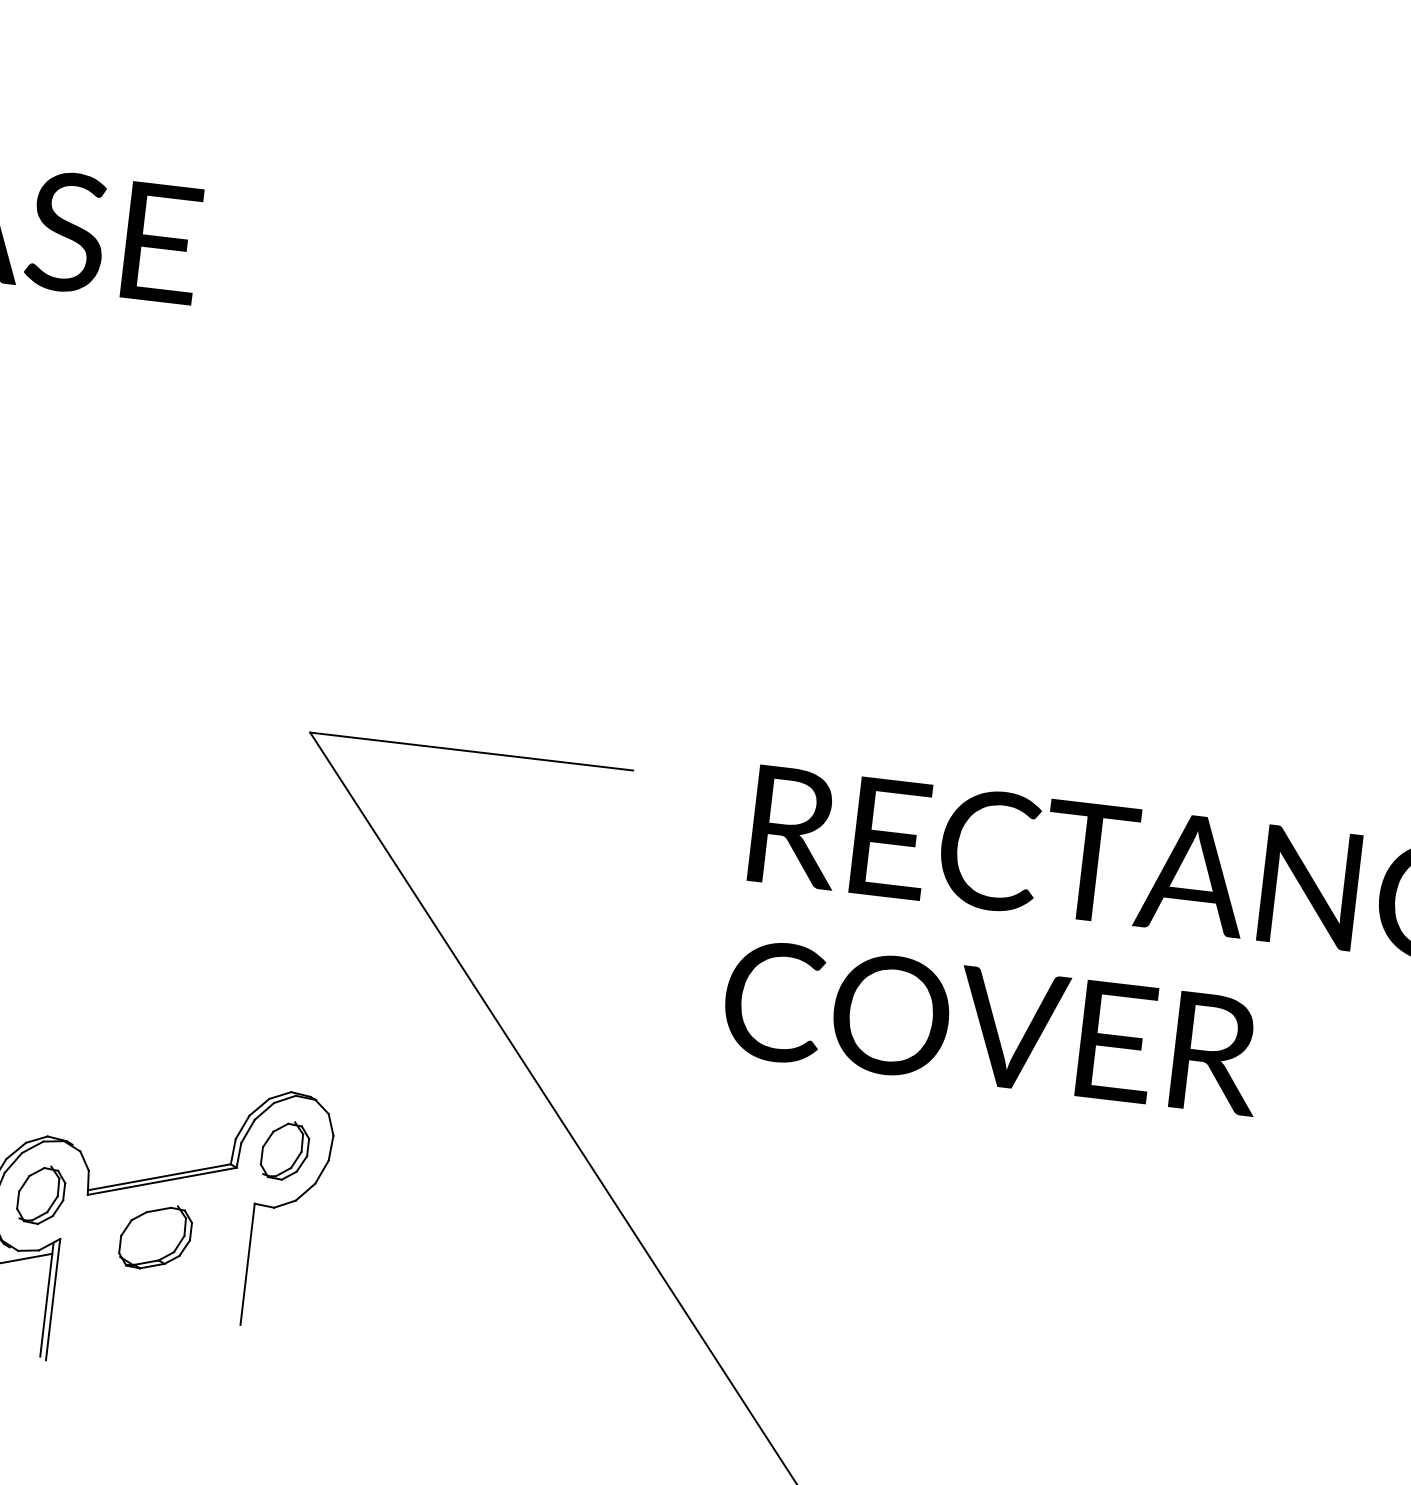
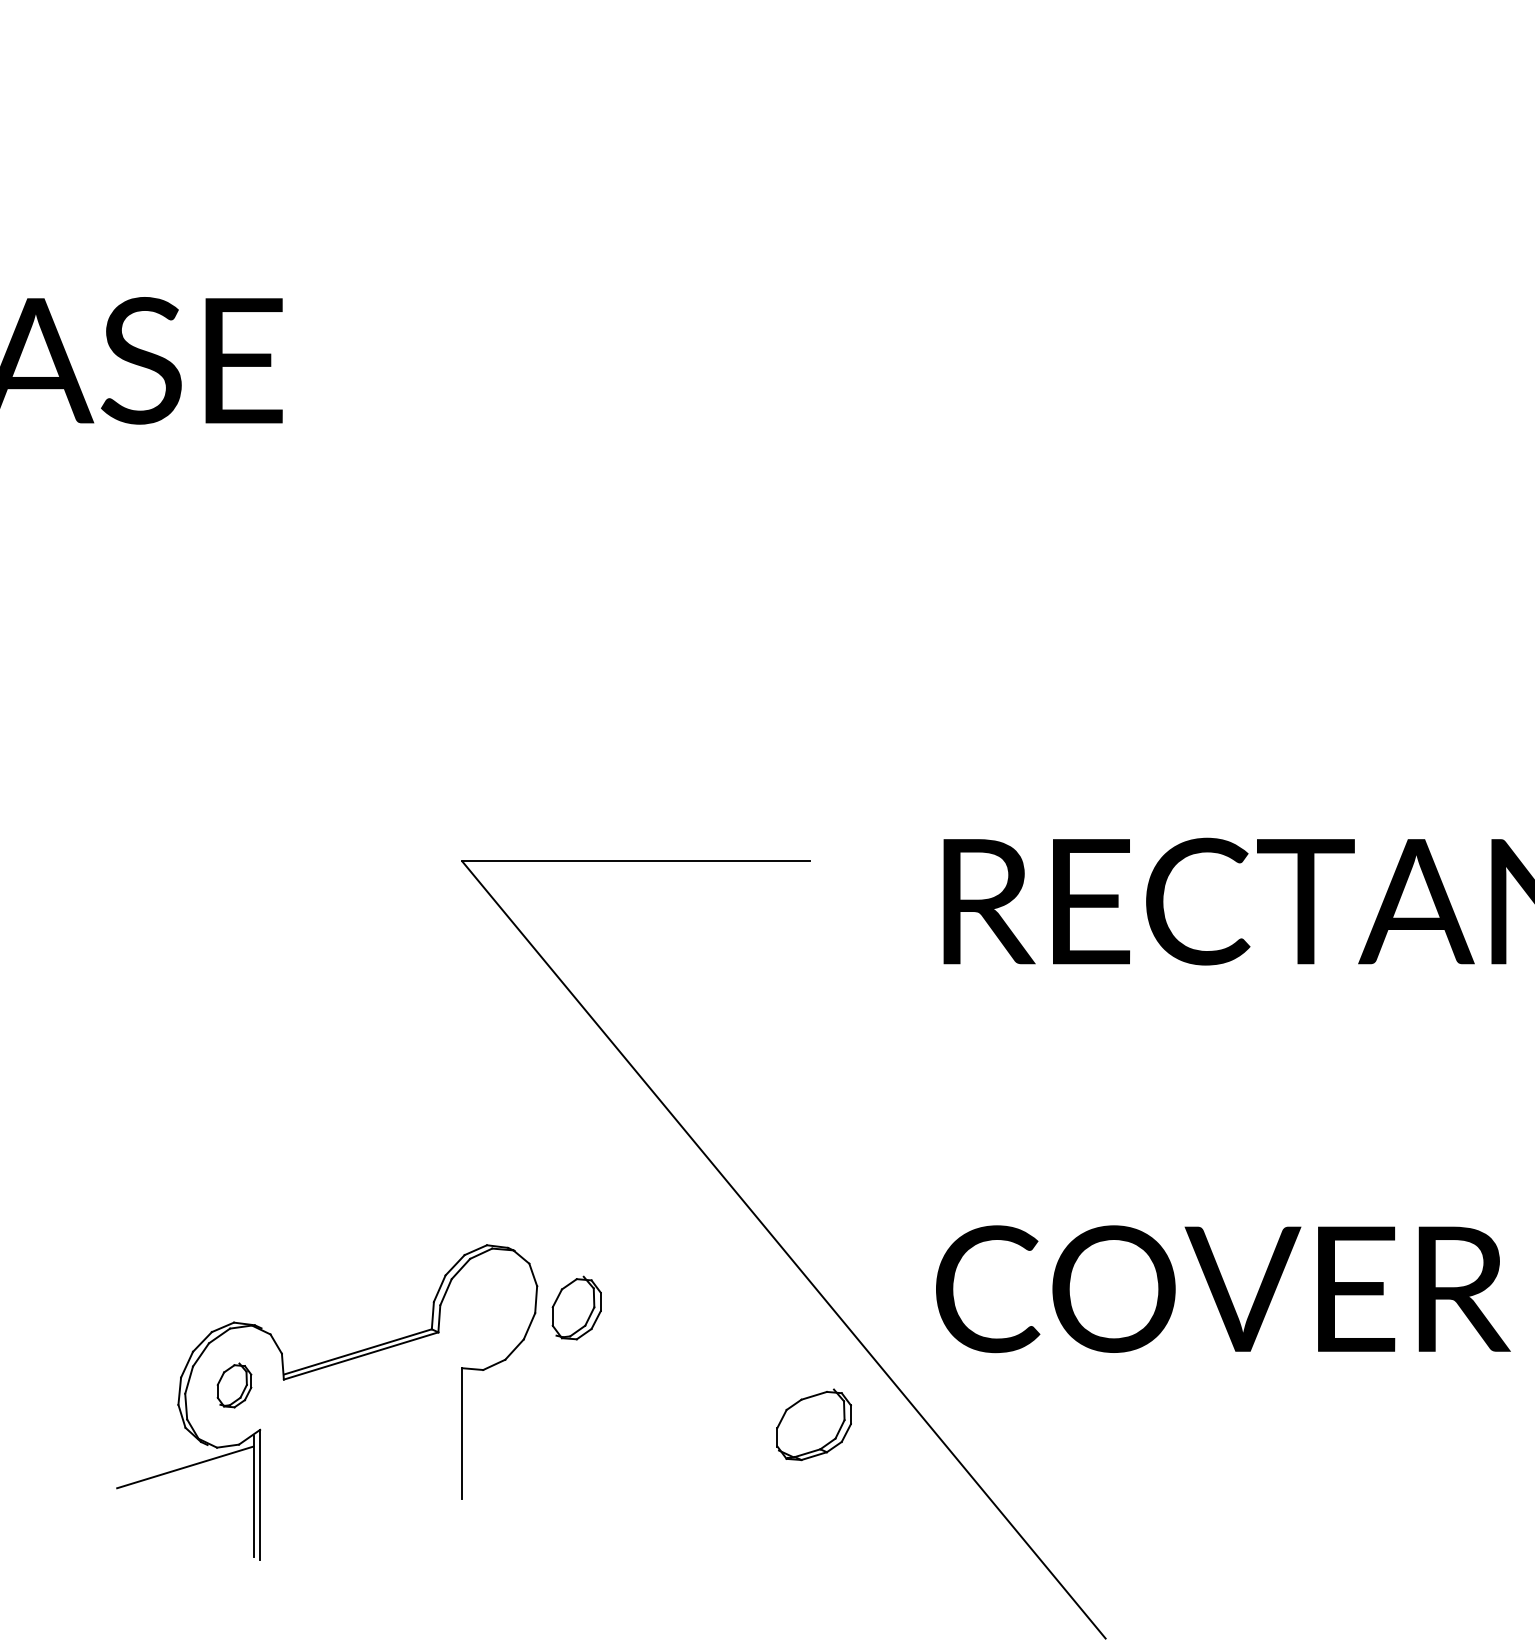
text: (993, 1027) -> (1223, 1289), moved
part: (284, 1150) -> (576, 1307), moved
part: (41, 1194) -> (234, 1385), size x0.7
part: (155, 1236) -> (813, 1424), moved

